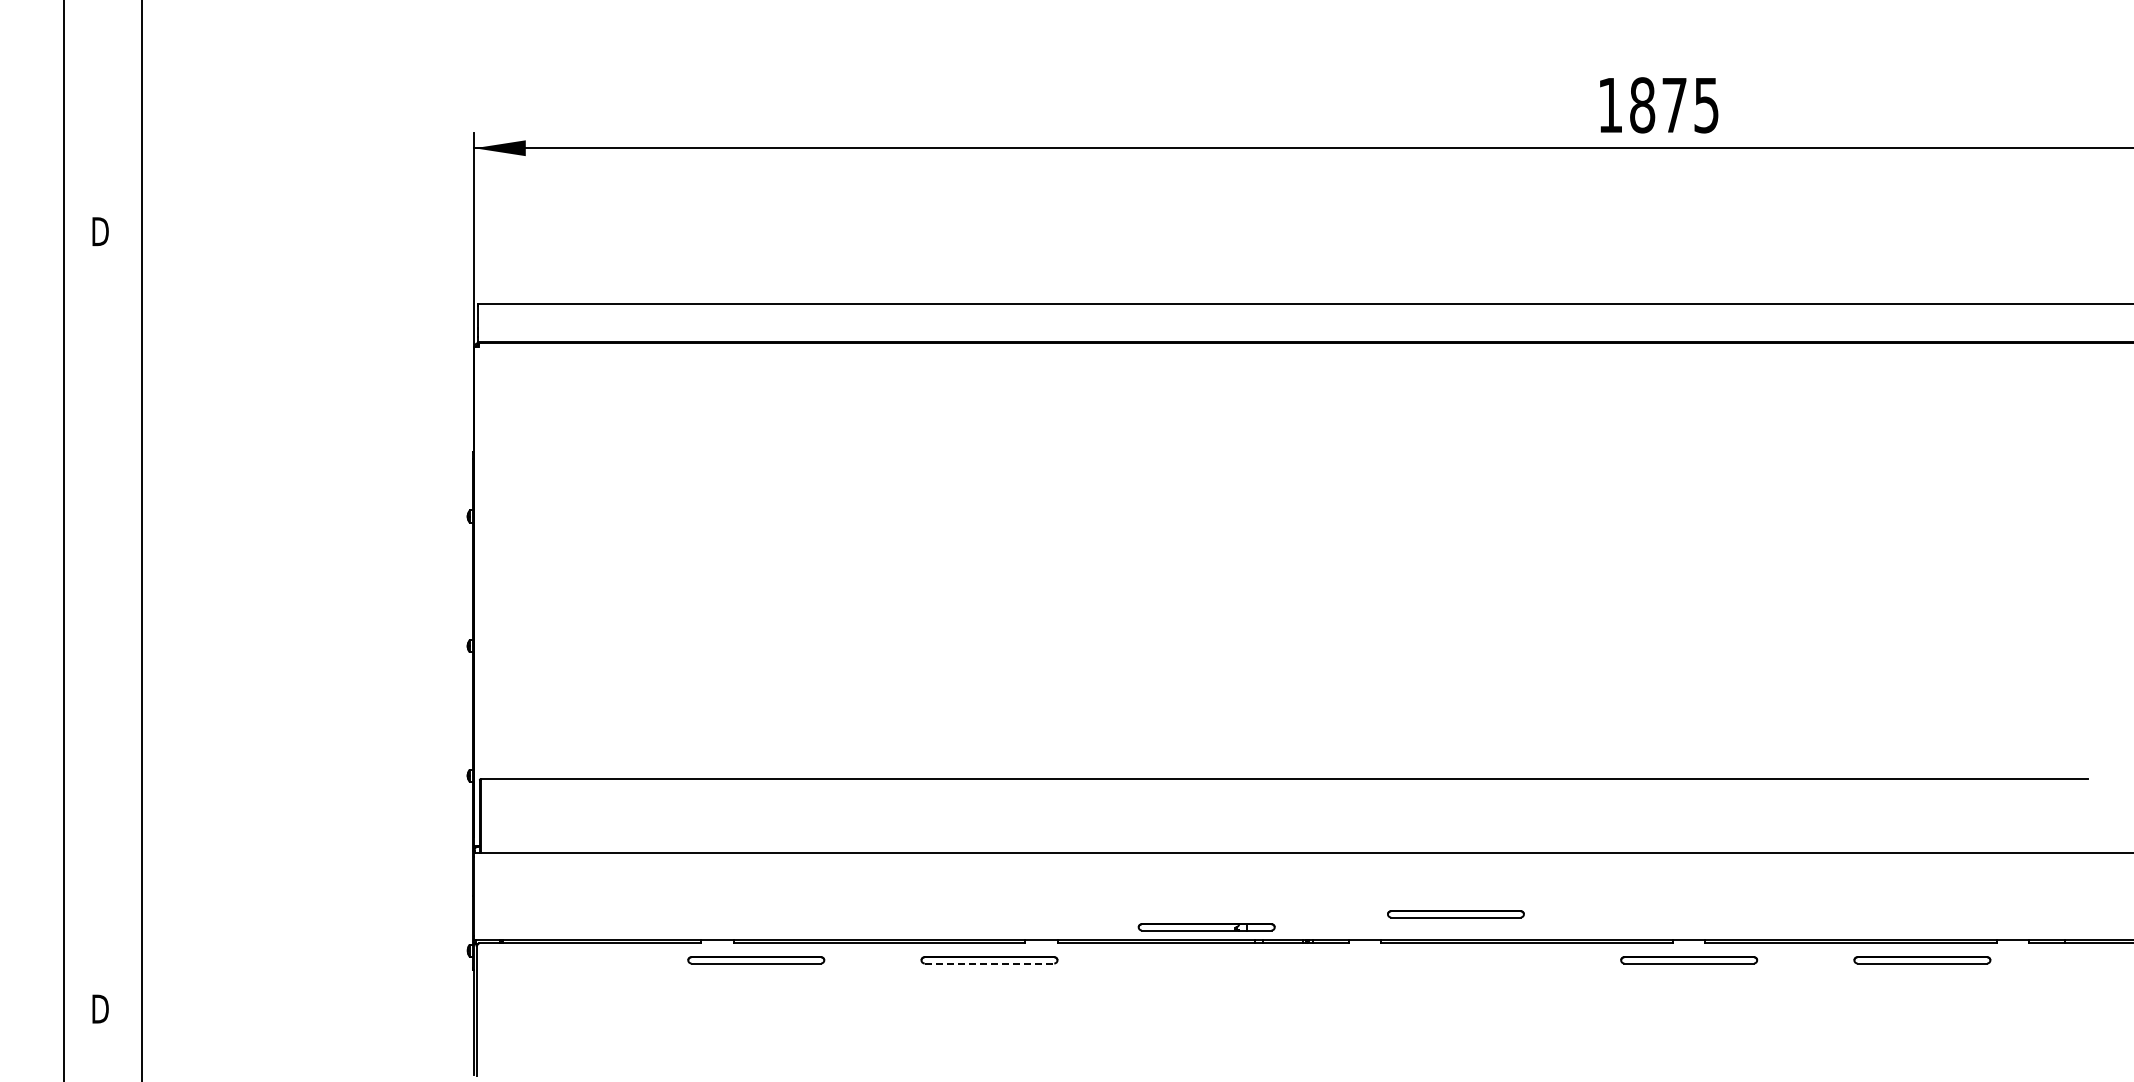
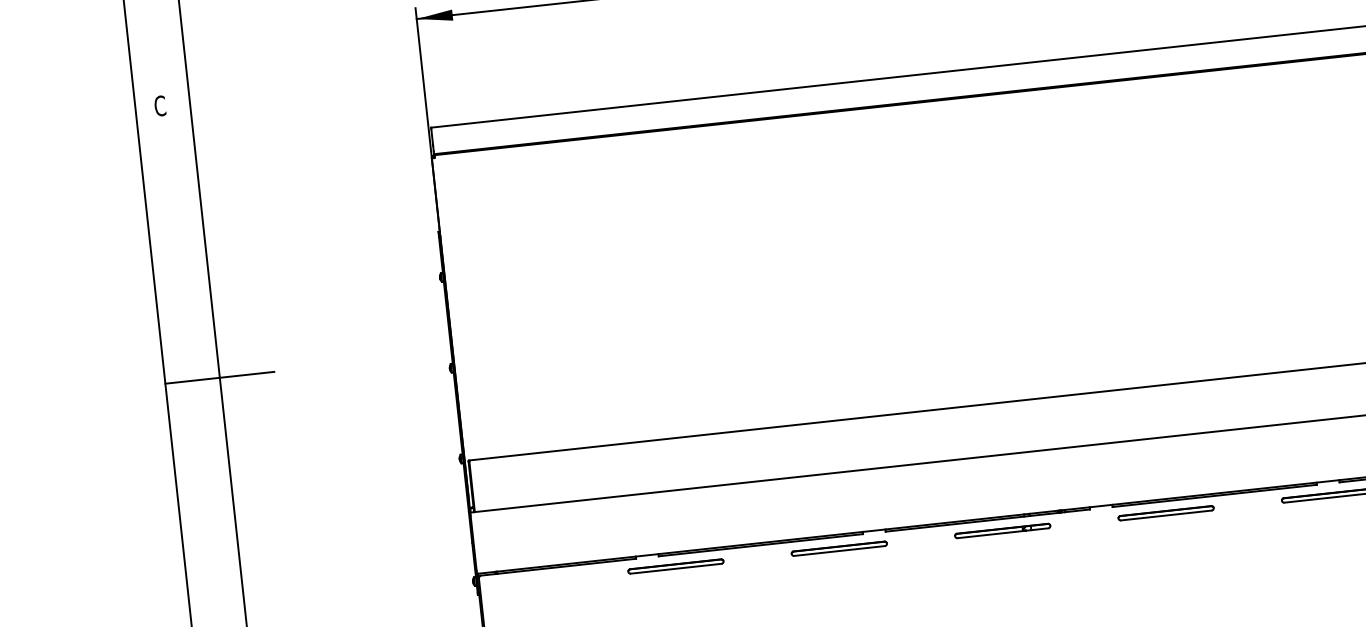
text: (99, 231) -> (160, 105), D -> C
line: (141, 624) -> (219, 378), added
part: (1455, 914) -> (1165, 513), moved
part: (1206, 927) -> (1002, 531), moved
line: (989, 963) -> (839, 551), dashed -> solid

